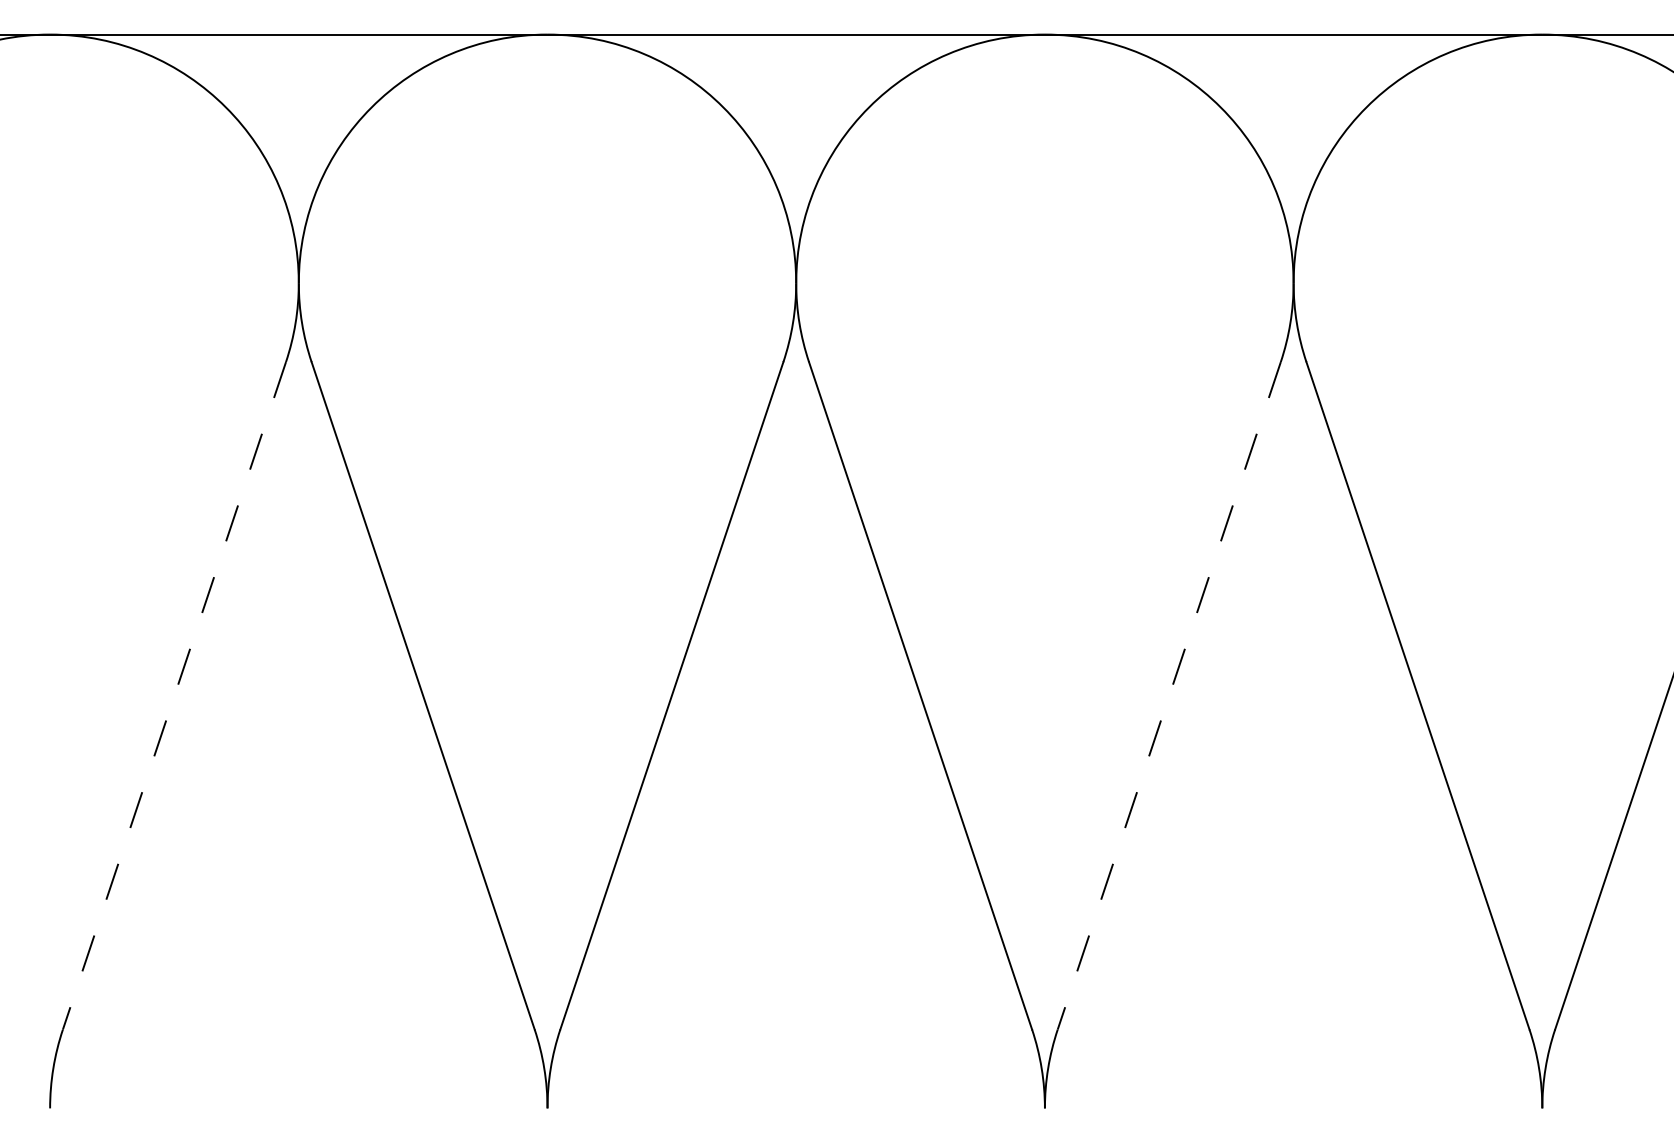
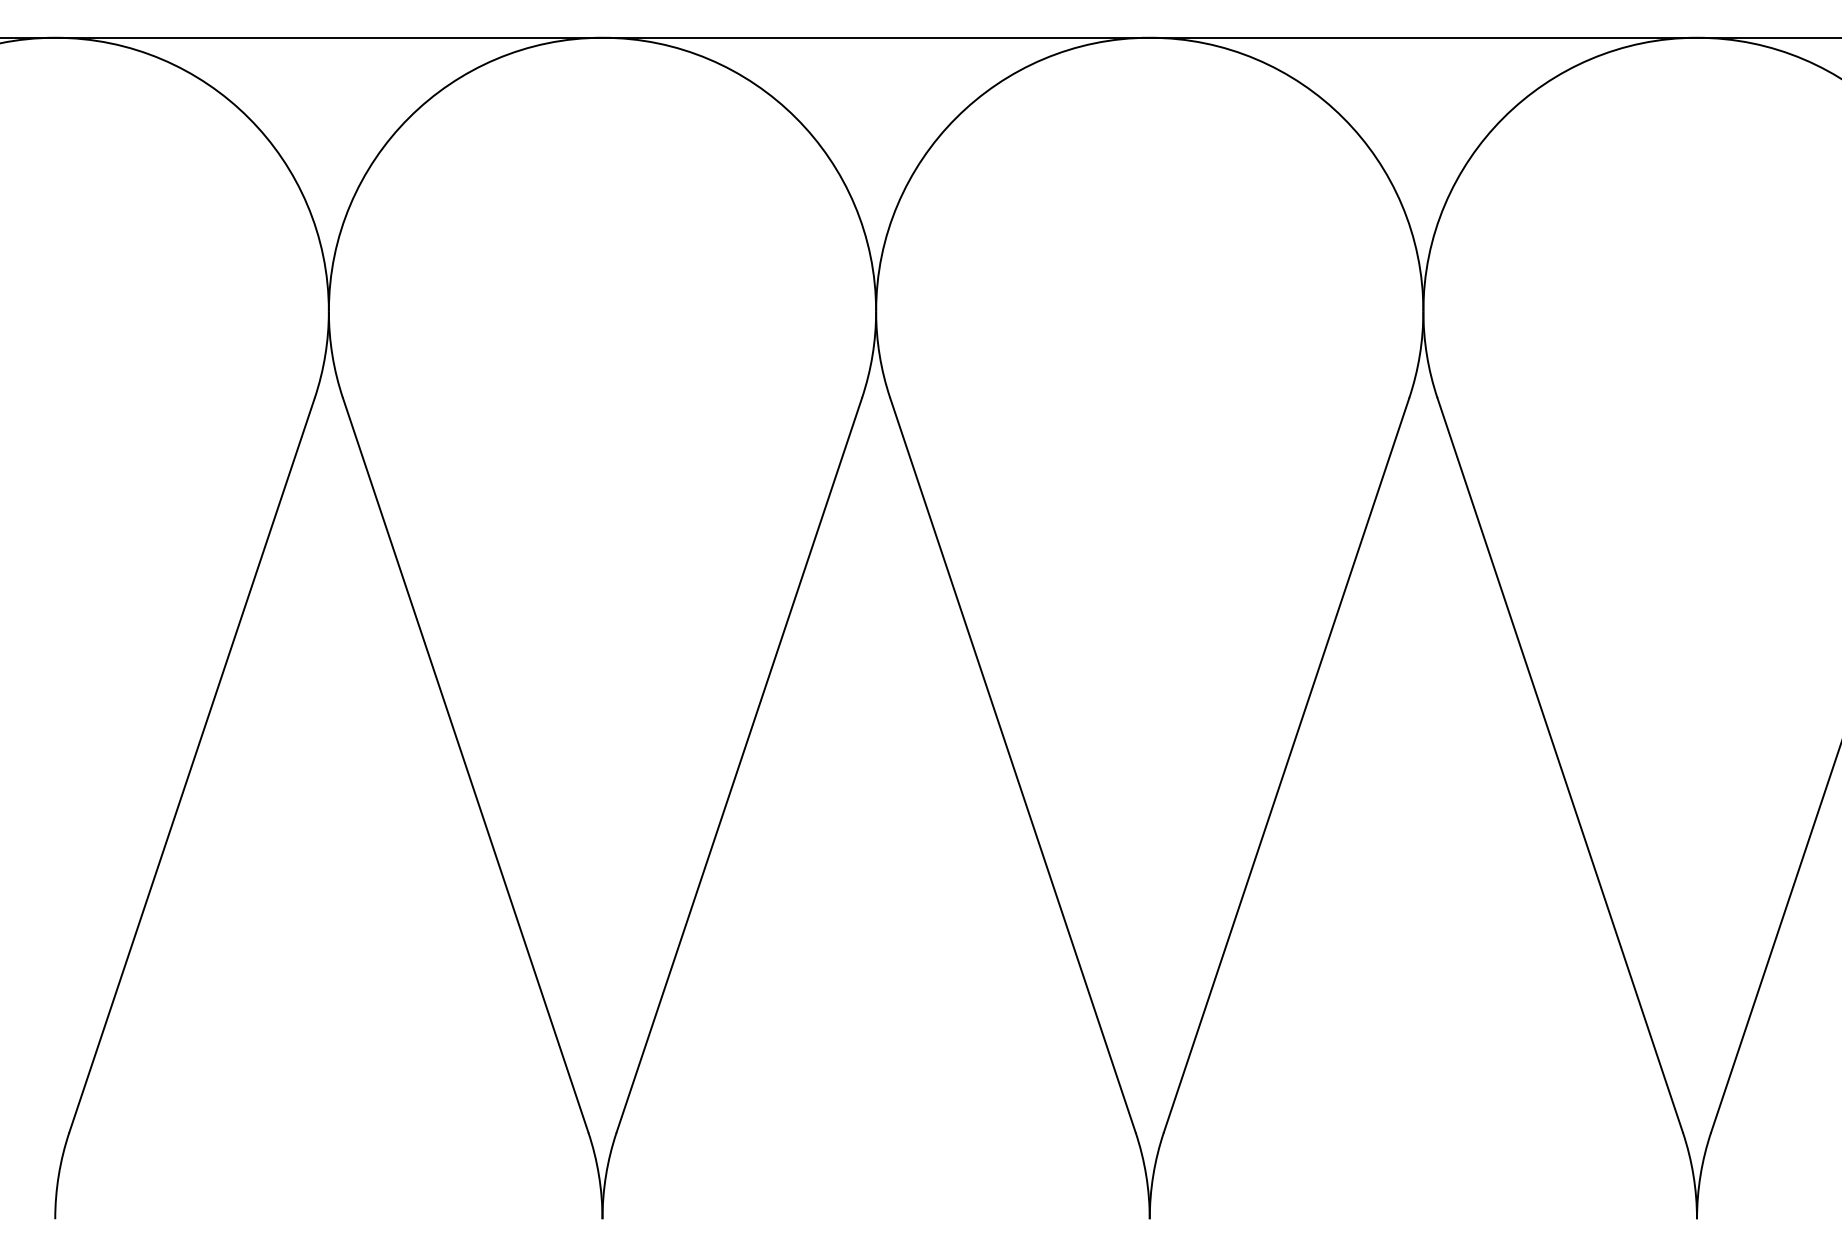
line: (173, 696) -> (191, 765), dashed -> solid
line: (1169, 696) -> (1286, 765), dashed -> solid

